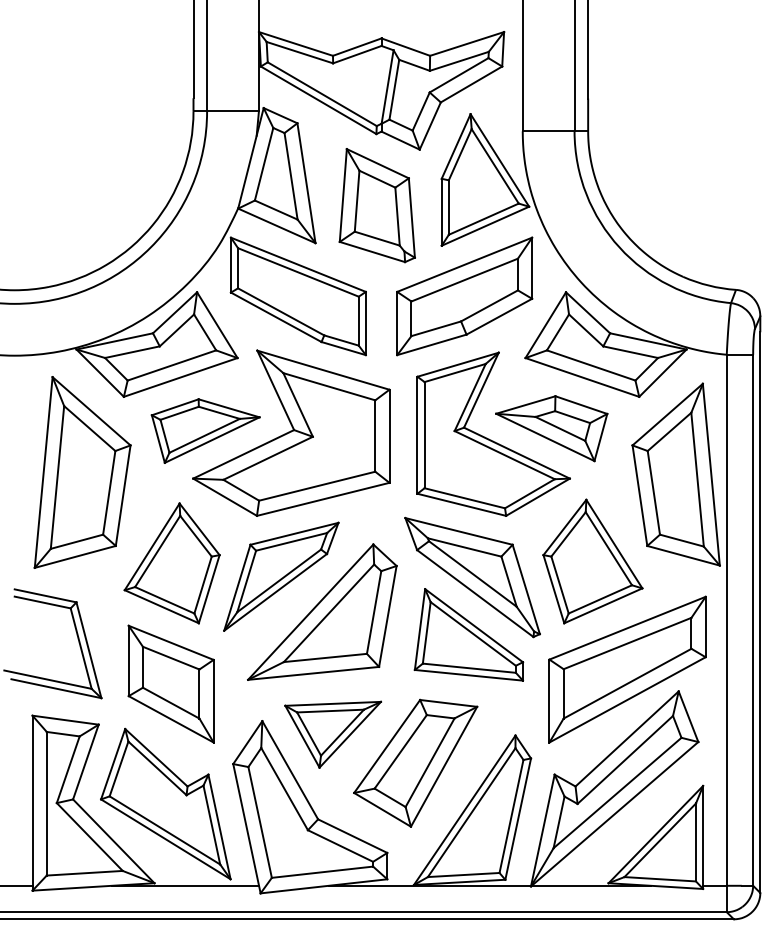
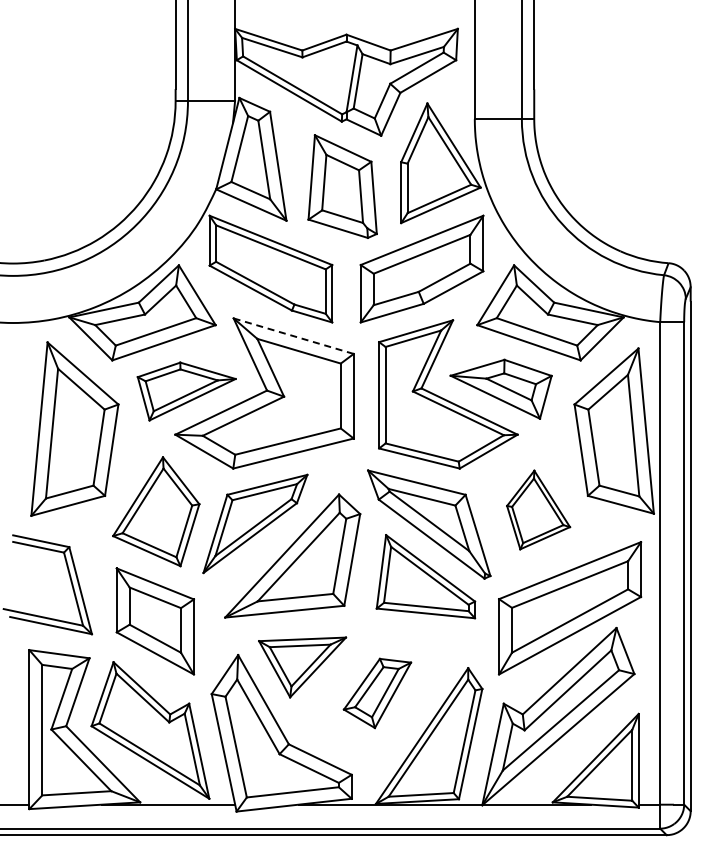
line: (323, 370) -> (293, 336), solid -> dashed
part: (592, 560) -> (538, 509), size x0.7
part: (415, 763) -> (377, 693), size x0.6

